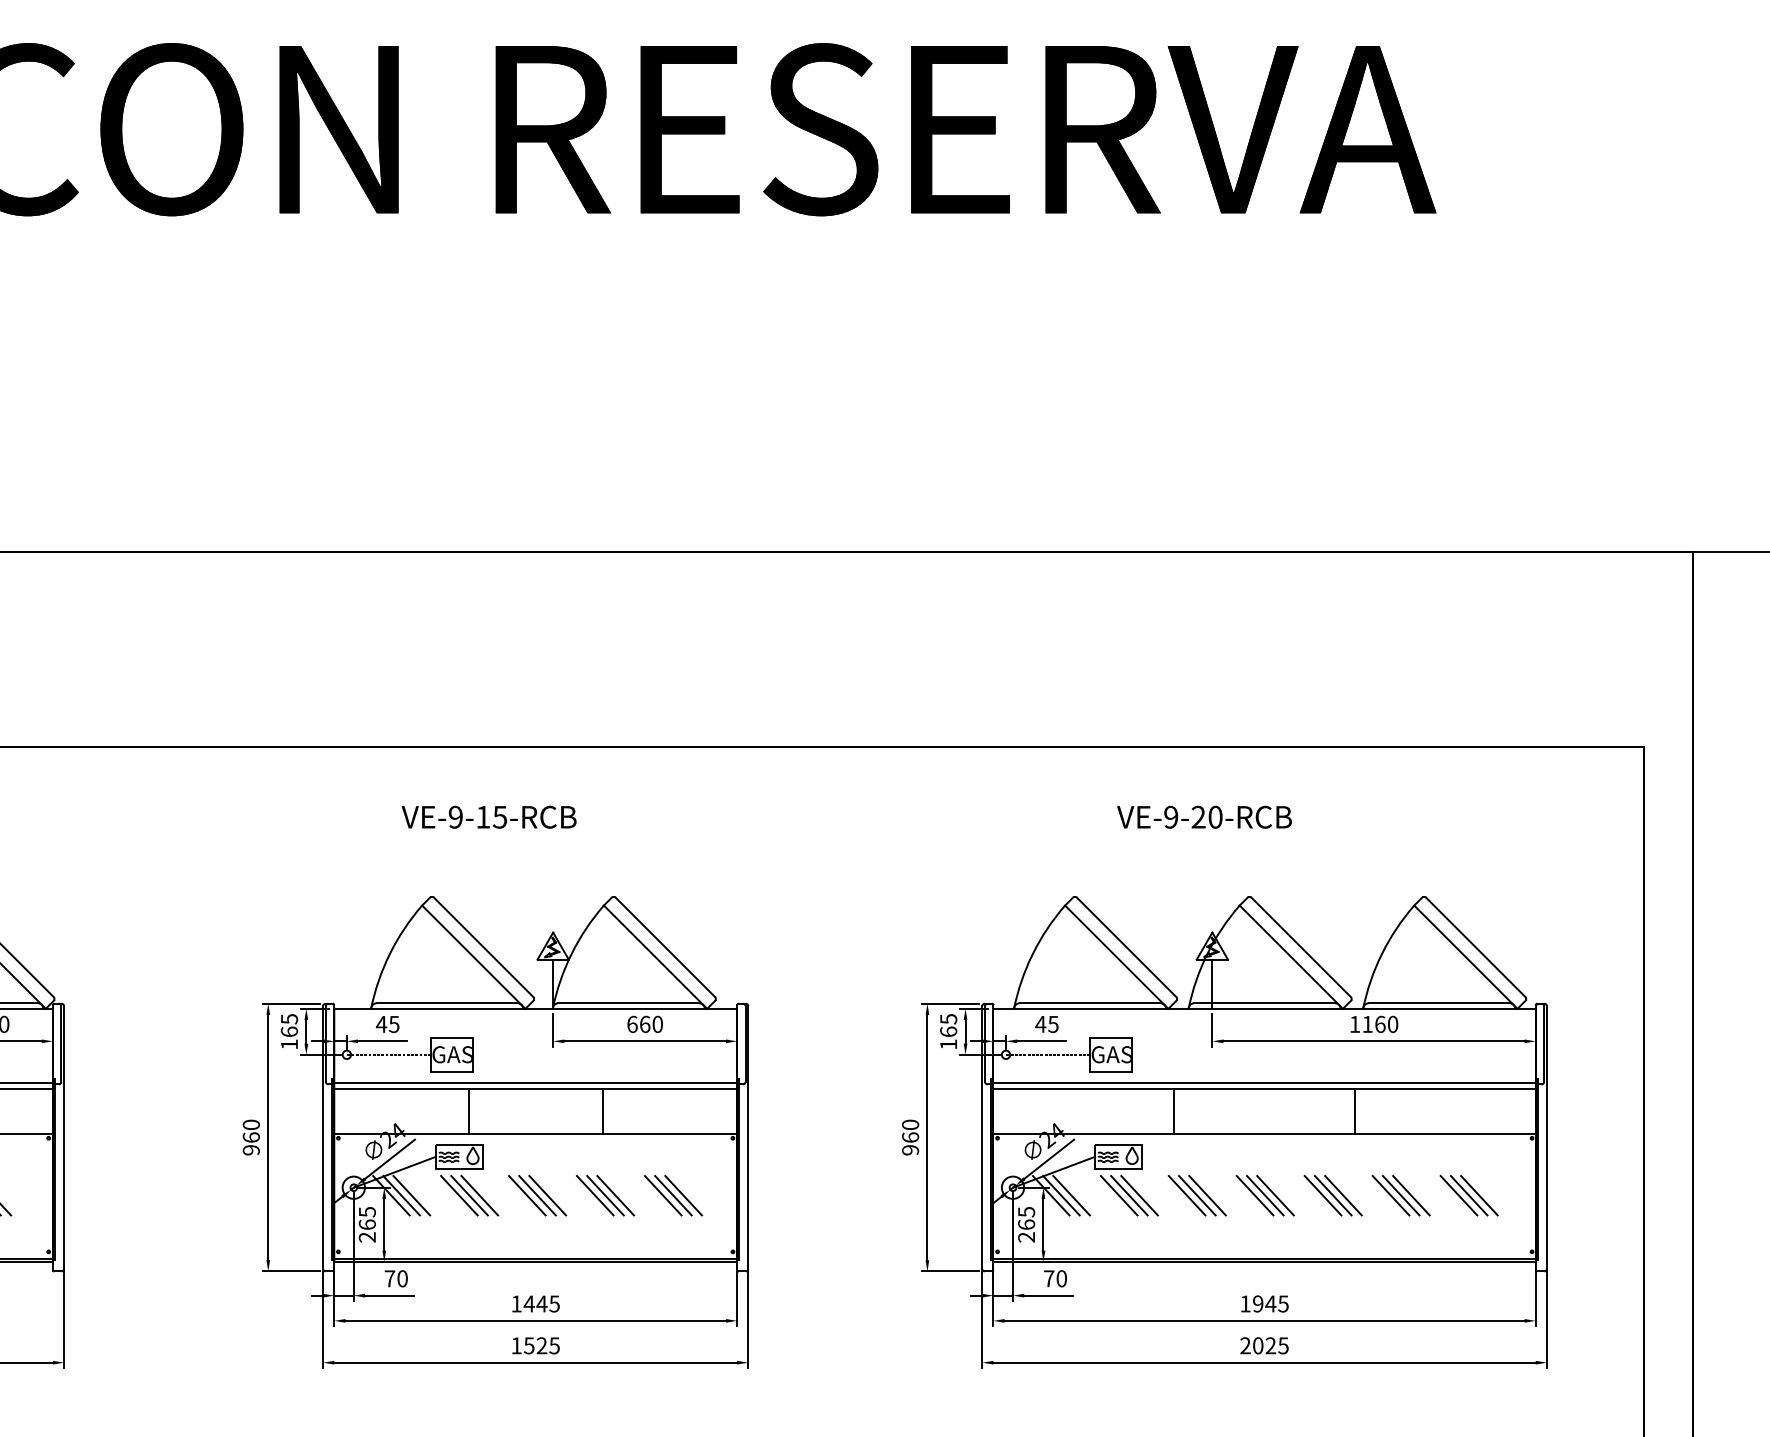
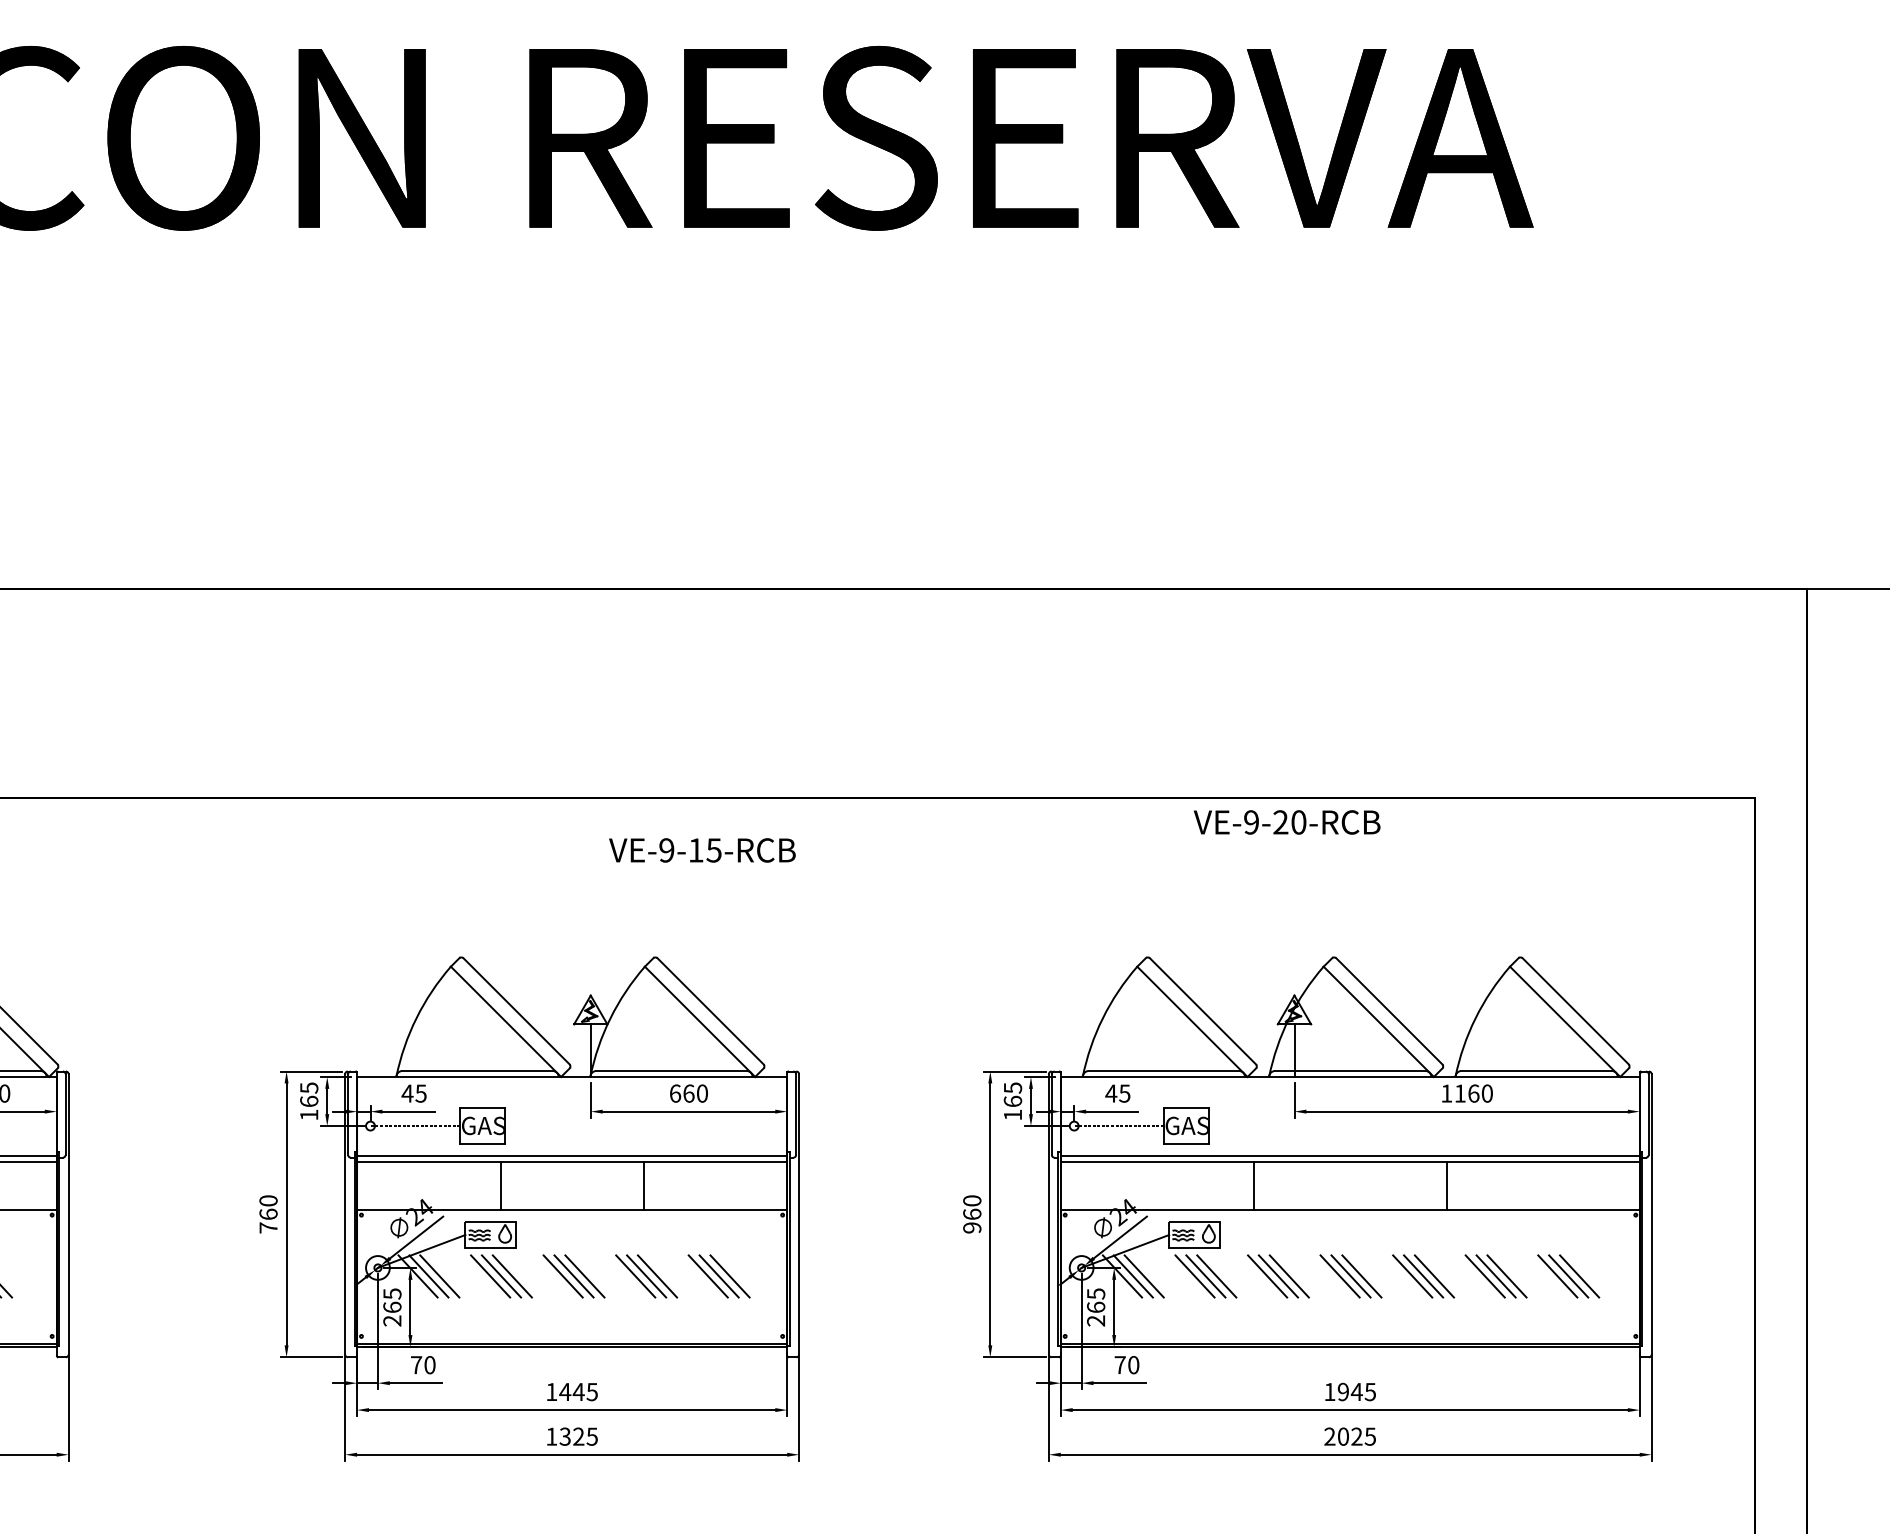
text: (489, 817) -> (702, 850), moved
text: (1203, 817) -> (1286, 822), moved
text: (251, 1149) -> (268, 1227), 960 -> 760
text: (529, 1345) -> (565, 1436), 1525 -> 1325

